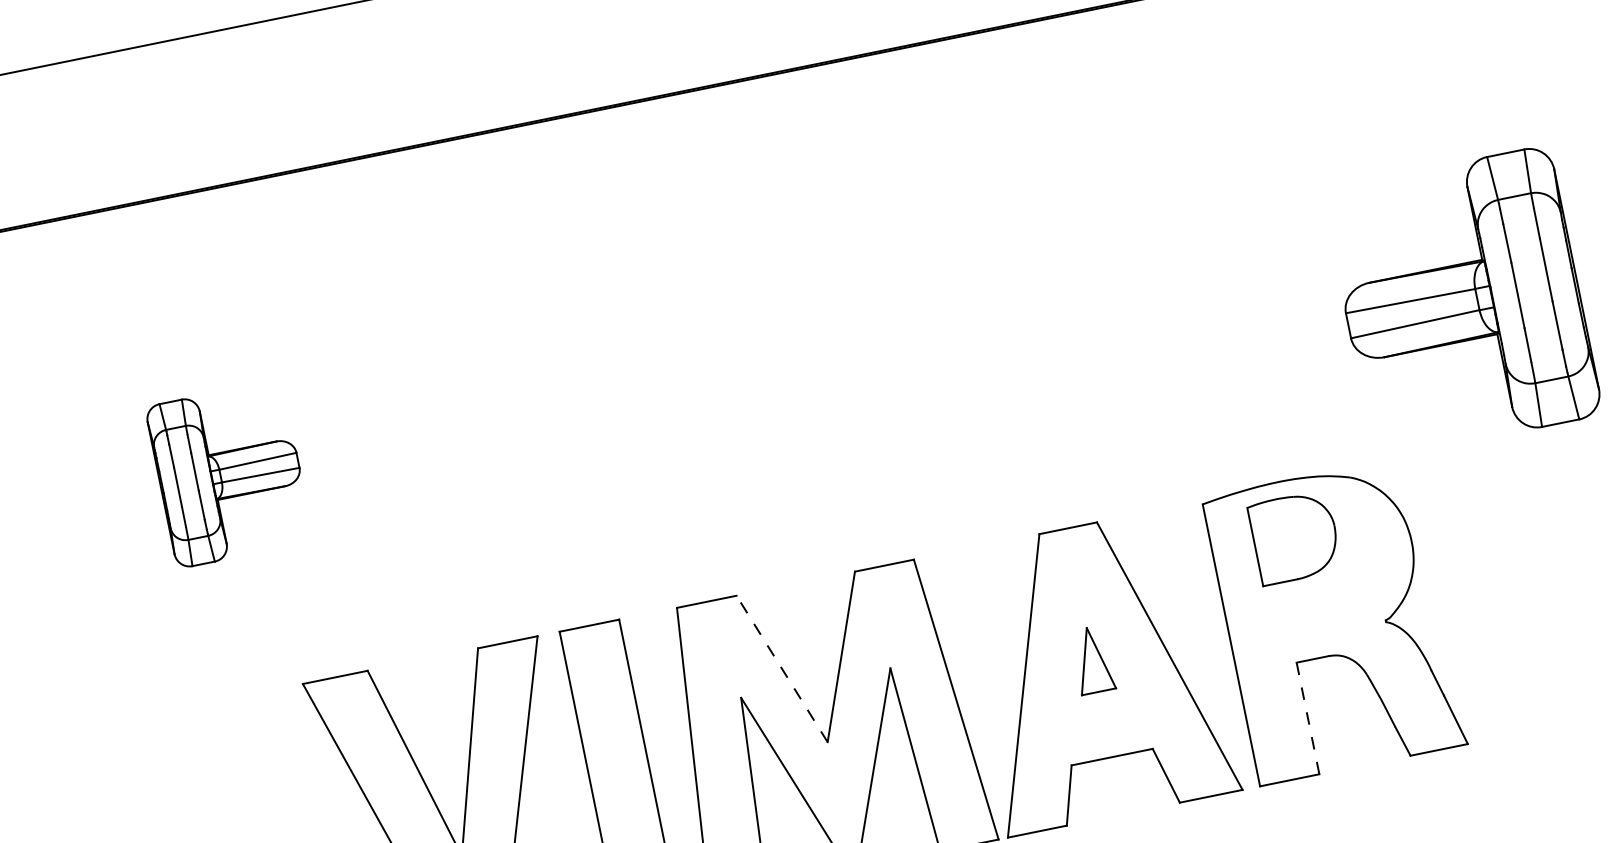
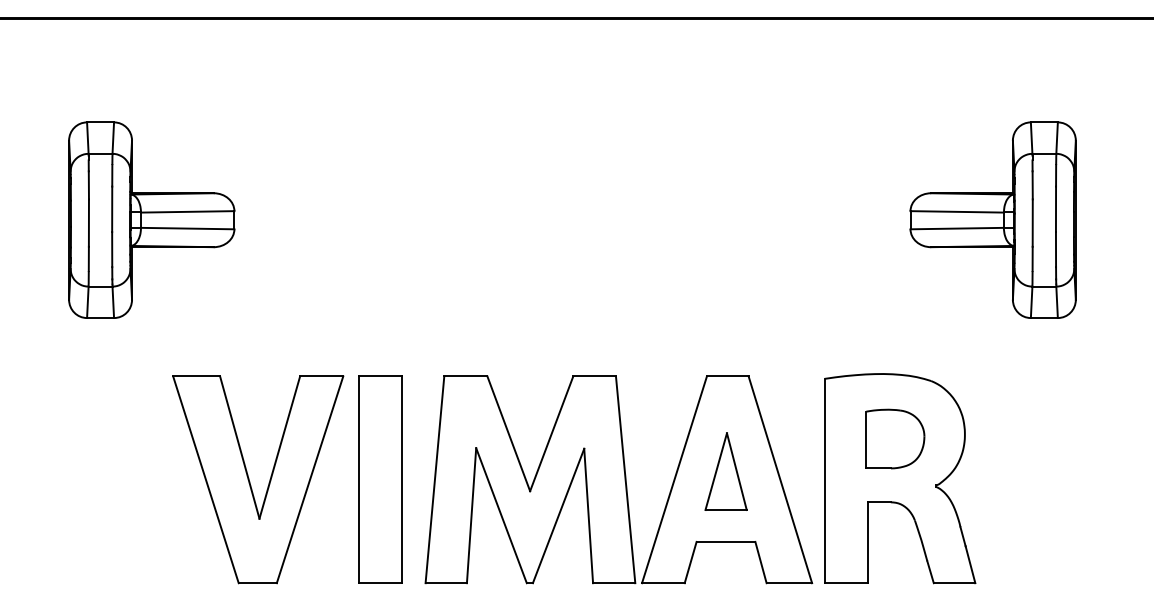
part: (1461, 301) -> (992, 219), moved
part: (228, 473) -> (151, 219), size x1.67
part: (1295, 536) -> (895, 438), moved
part: (1091, 660) -> (725, 471), size x1.67
line: (781, 668) -> (508, 433), dashed -> solid
line: (1307, 718) -> (867, 542), dashed -> solid

